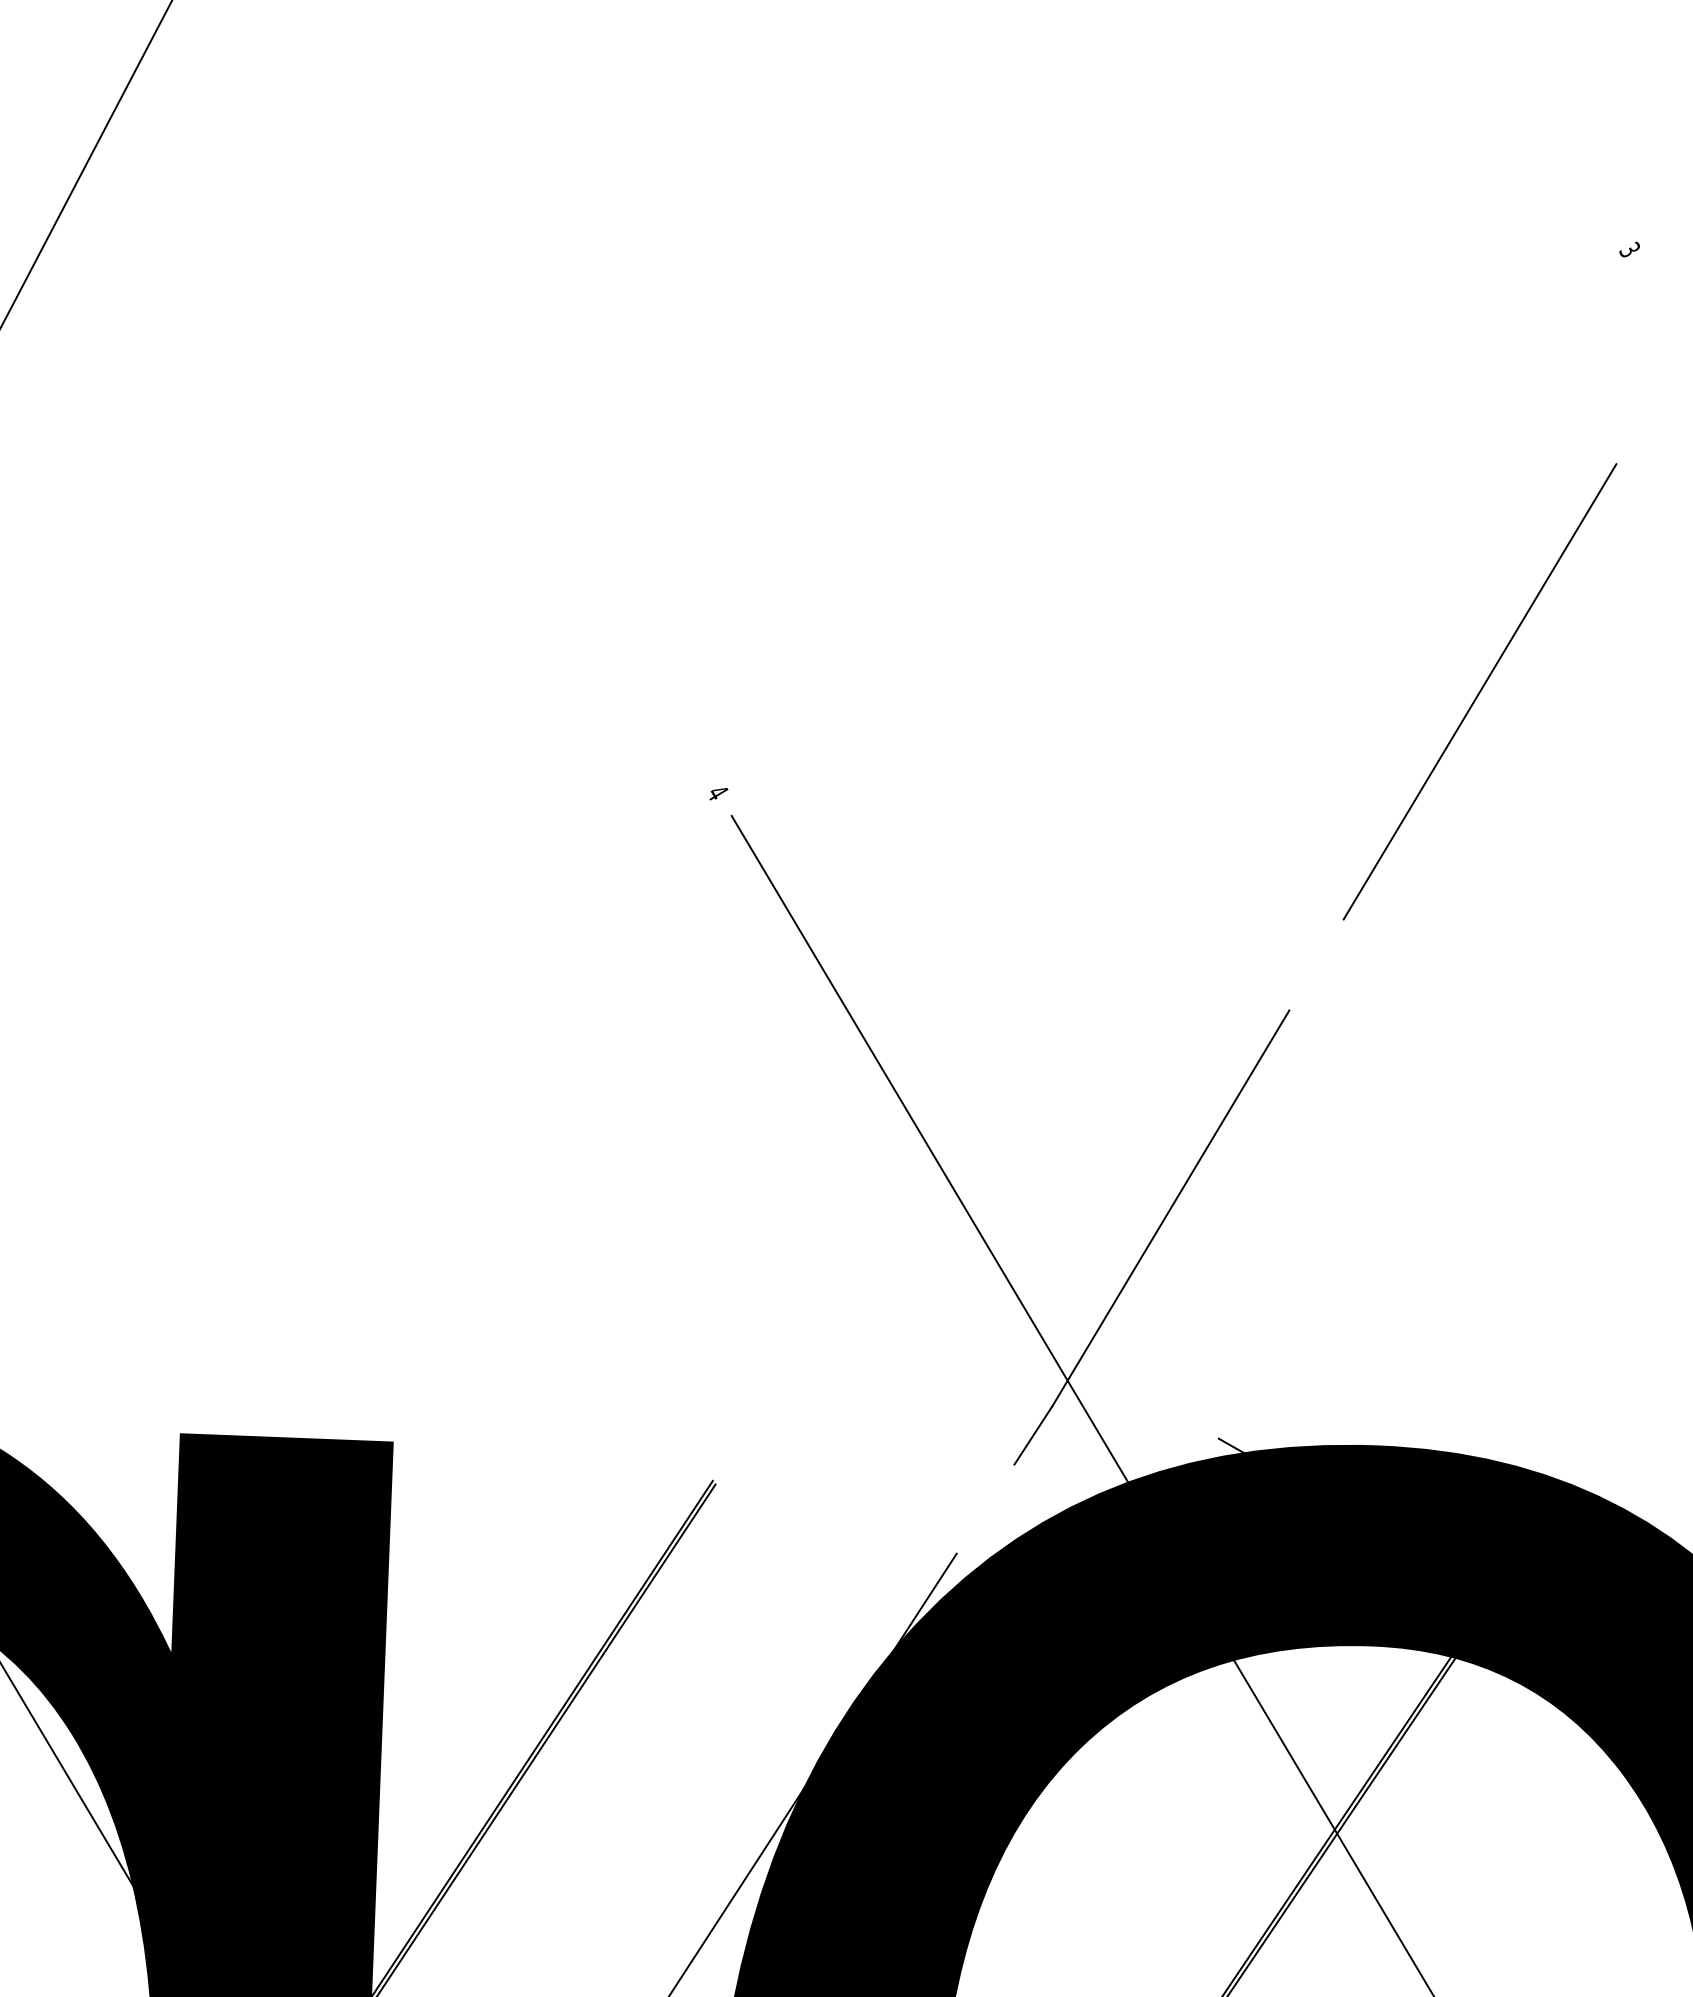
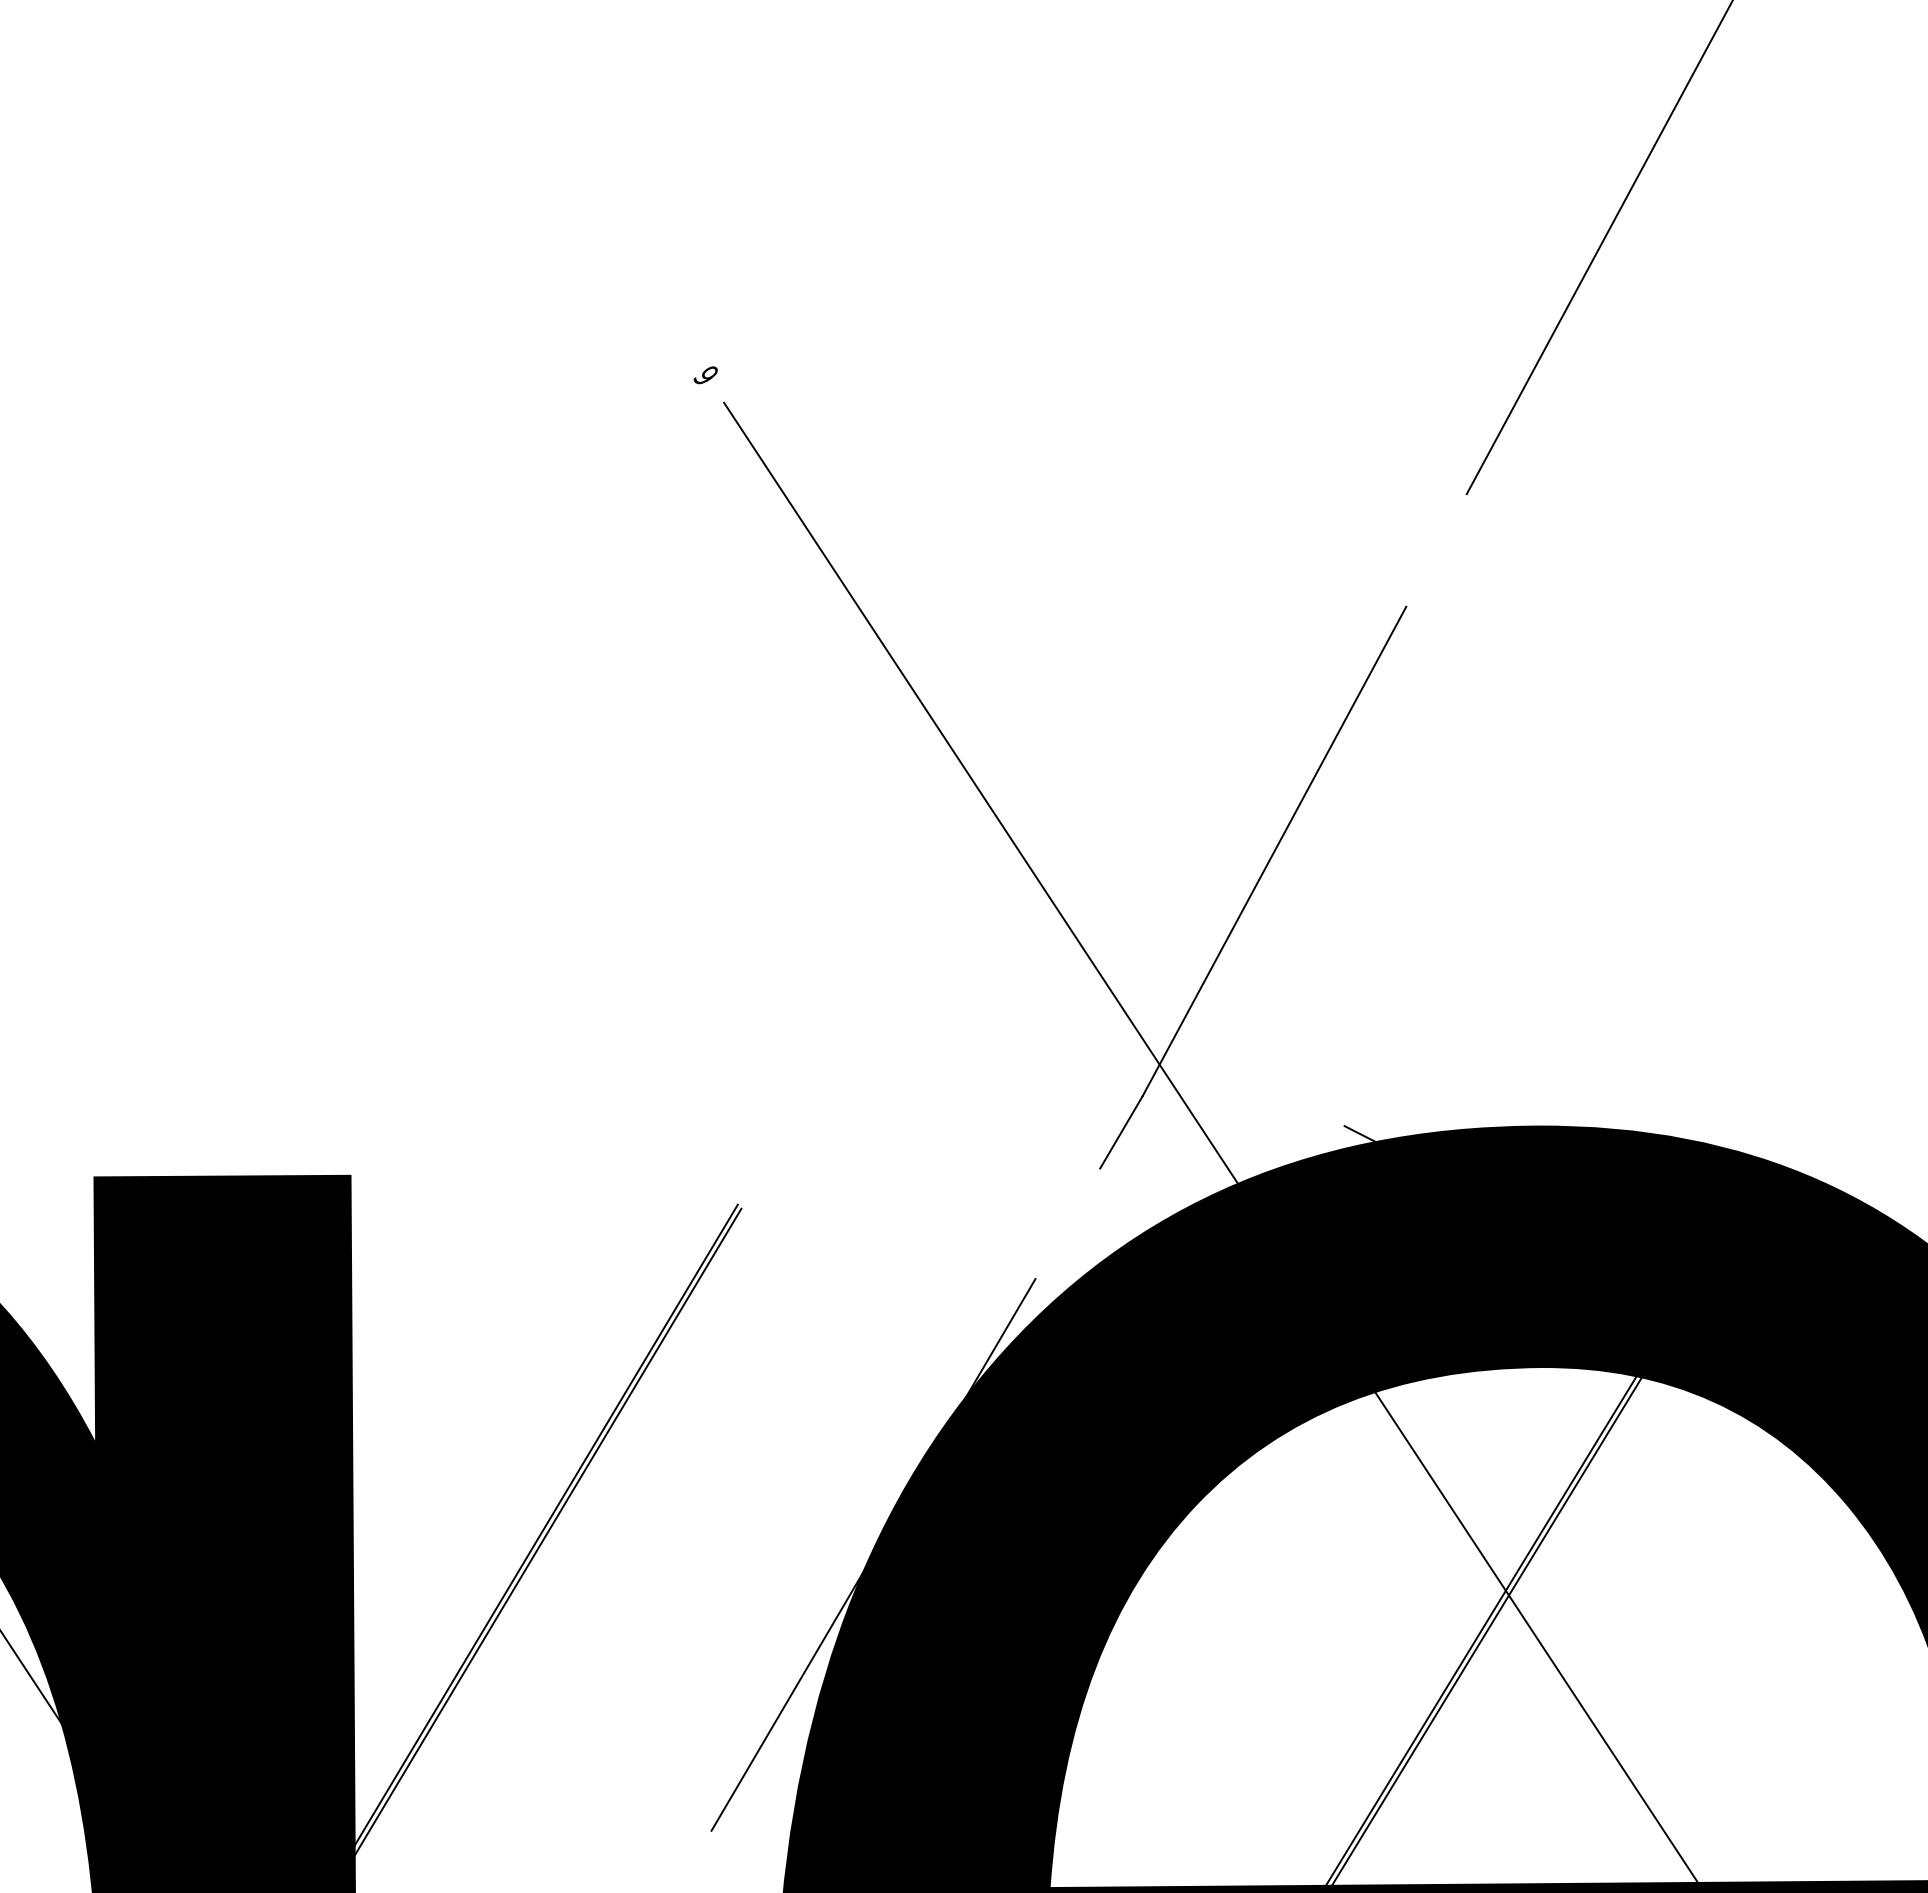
text: (717, 792) -> (705, 375), 4 -> 9

